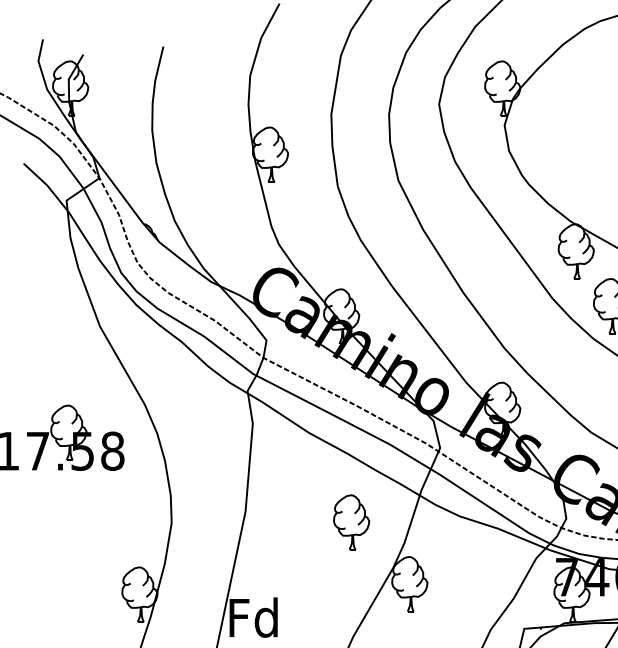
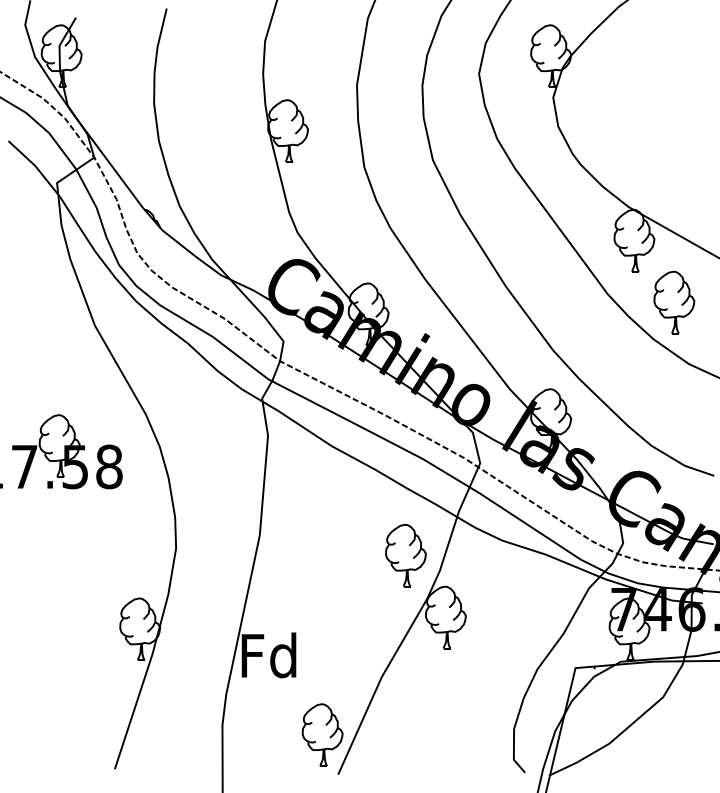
part: (351, 522) -> (405, 555), moved

